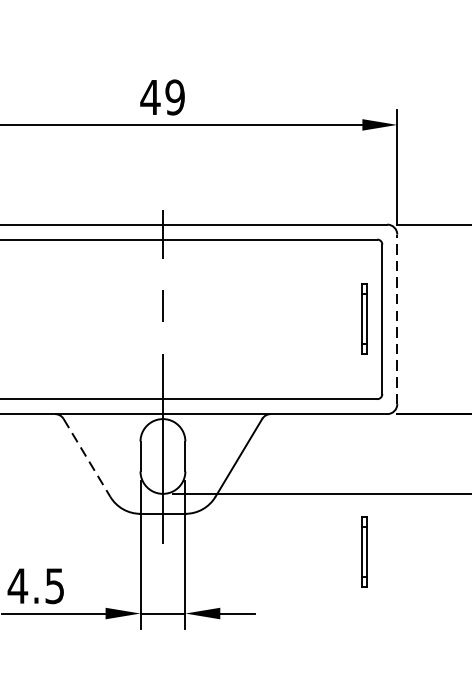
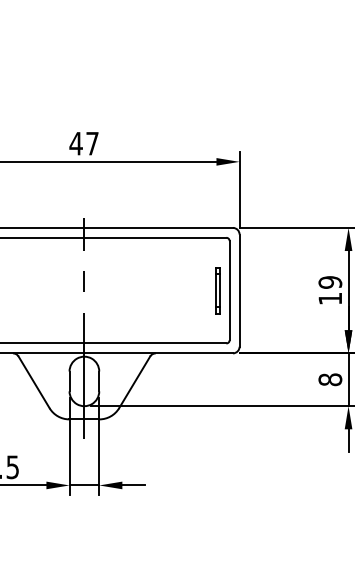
text: (175, 97) -> (92, 143), 49 -> 47
line: (397, 319) -> (239, 290), dashed -> solid
line: (87, 458) -> (34, 382), dashed -> solid
part: (363, 551) -> (217, 444), removed

